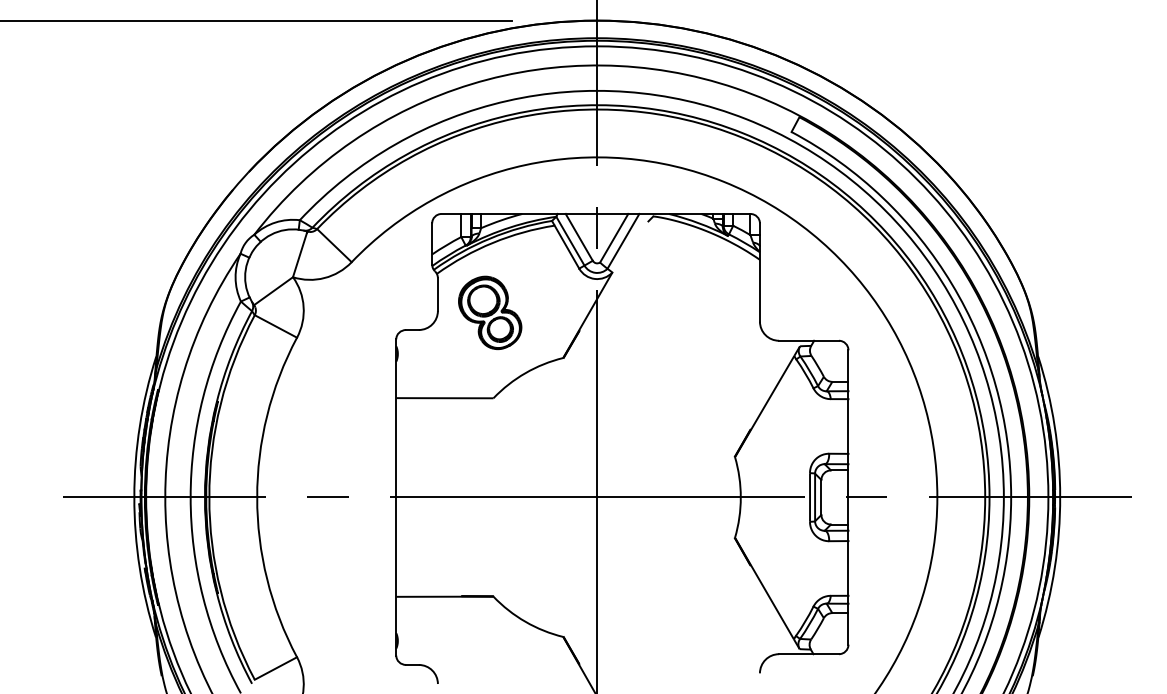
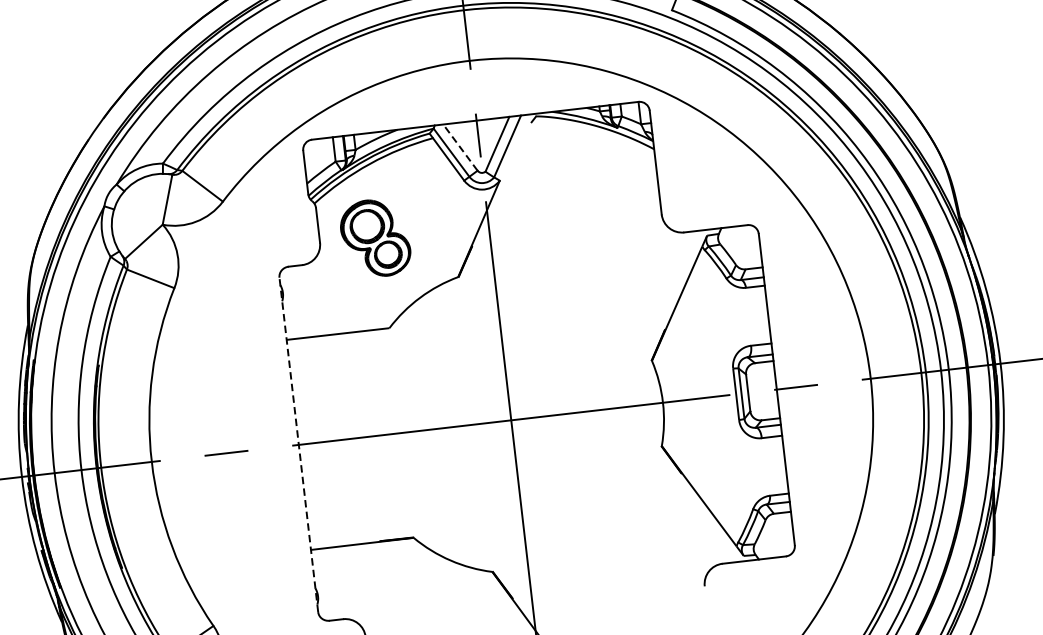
line: (579, 236) -> (460, 146), solid -> dashed
line: (396, 496) -> (298, 443), solid -> dashed

